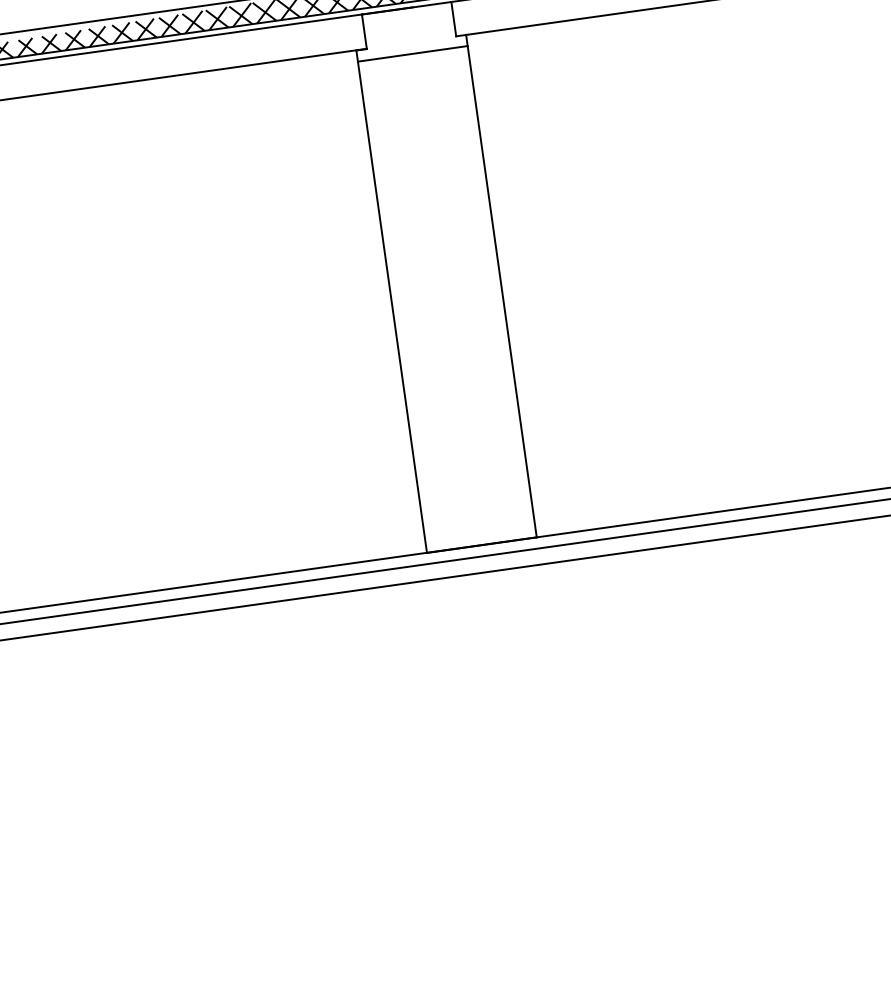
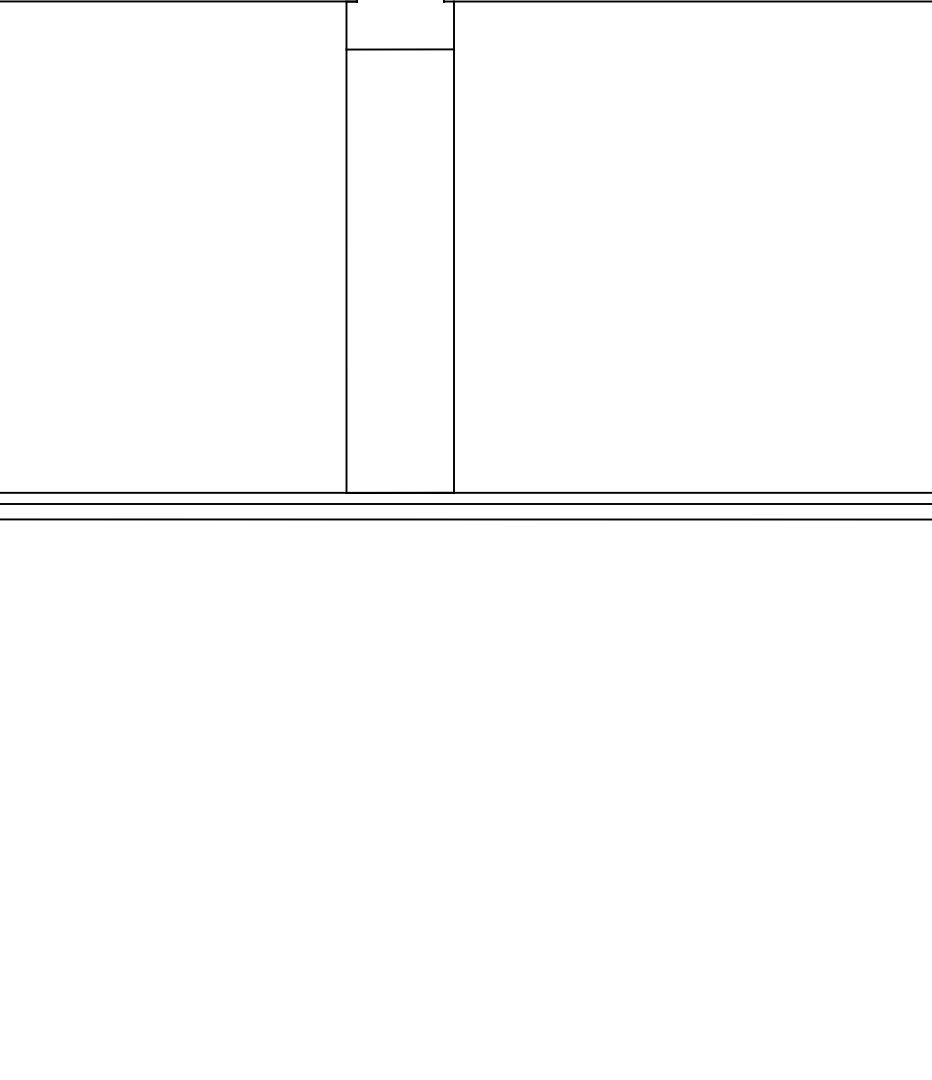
line: (412, 53) -> (399, 49), moved

